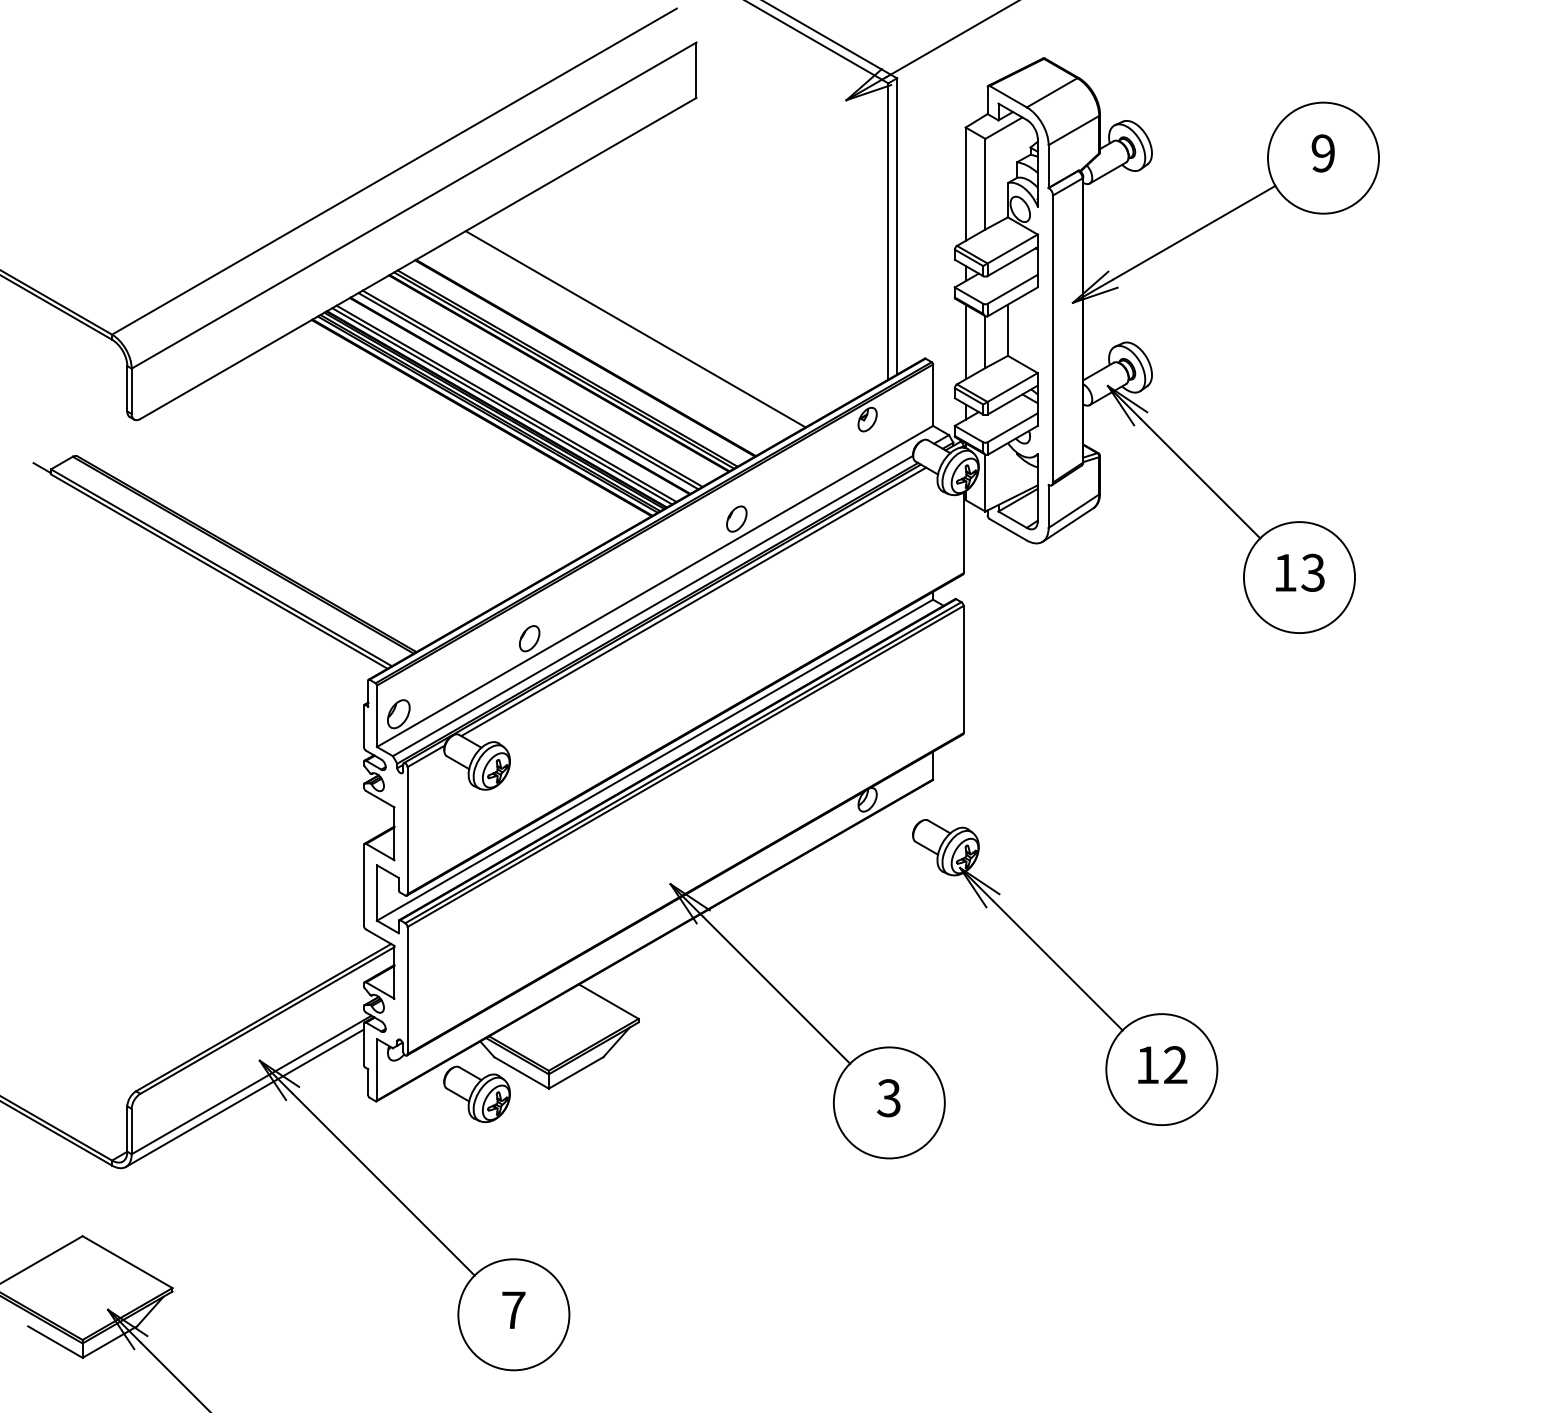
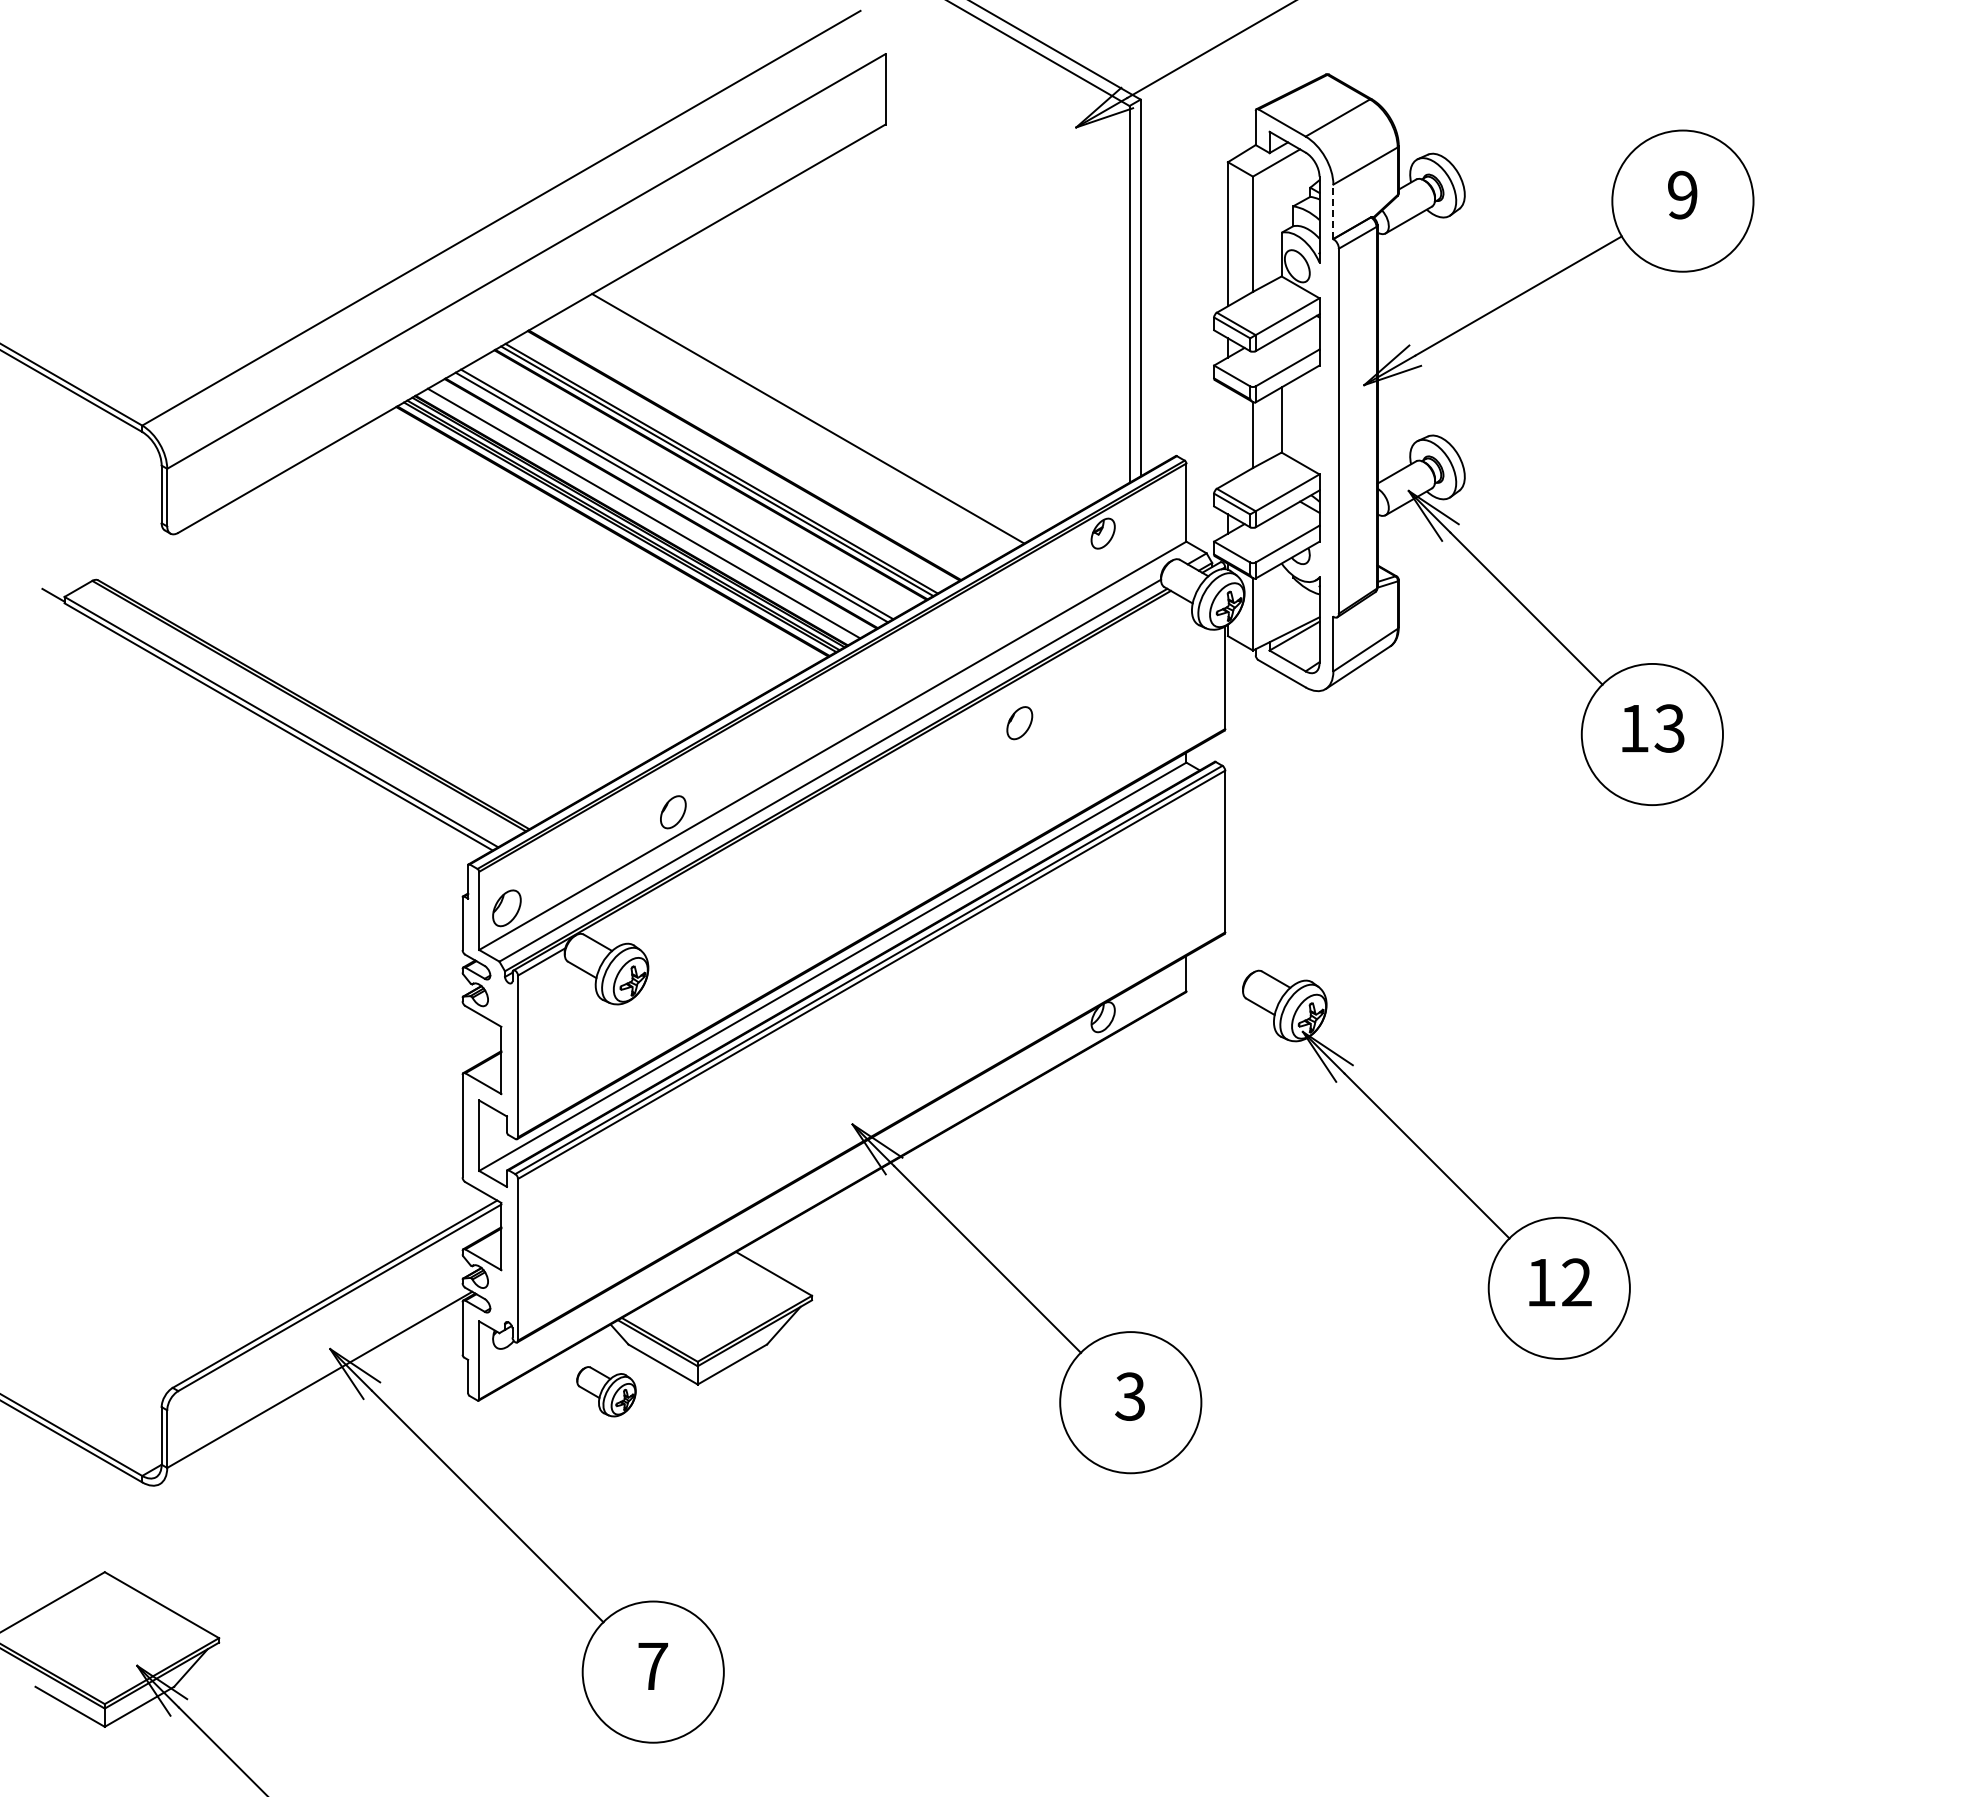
line: (1048, 166) -> (1333, 211), solid -> dashed
line: (966, 341) -> (1228, 434), removed
line: (502, 406) -> (638, 516), removed
part: (736, 519) -> (1019, 723), moved
line: (693, 601) -> (881, 765), removed
part: (1065, 972) -> (1436, 1164), moved
part: (477, 1094) -> (606, 1391), size x0.7
line: (244, 1098) -> (310, 1396), removed

